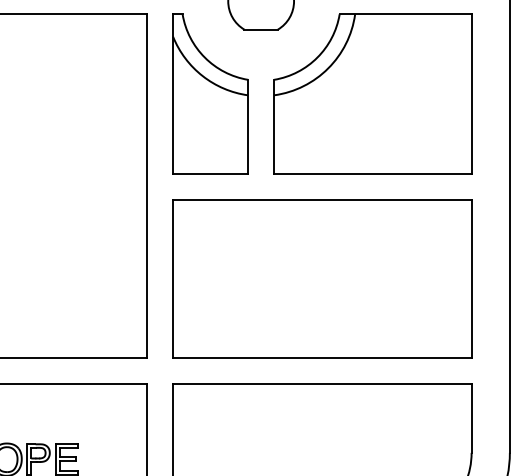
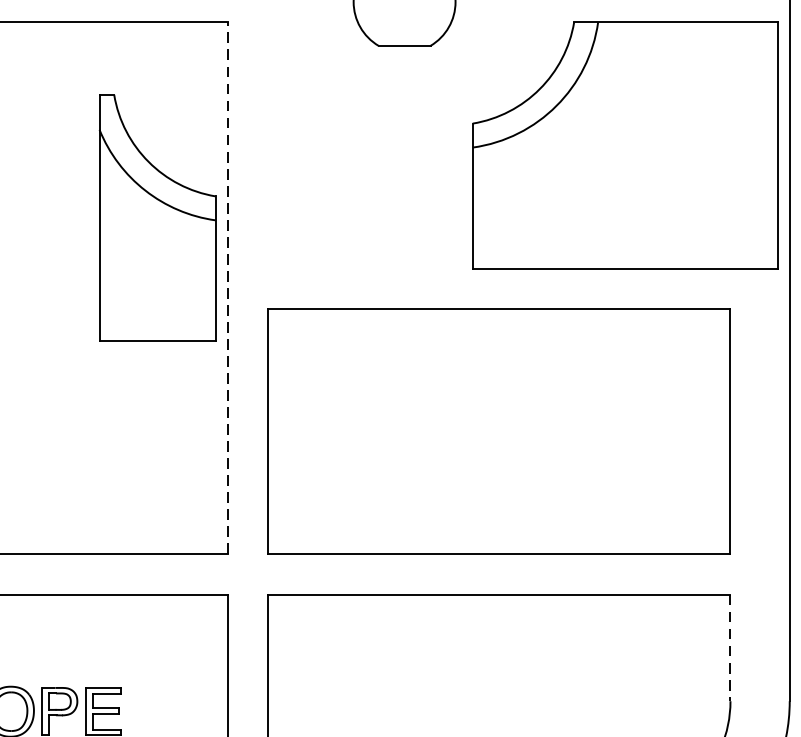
part: (210, 93) -> (157, 217), moved
part: (372, 93) -> (625, 144), moved
line: (147, 186) -> (228, 288), solid -> dashed
line: (471, 418) -> (730, 647), solid -> dashed

